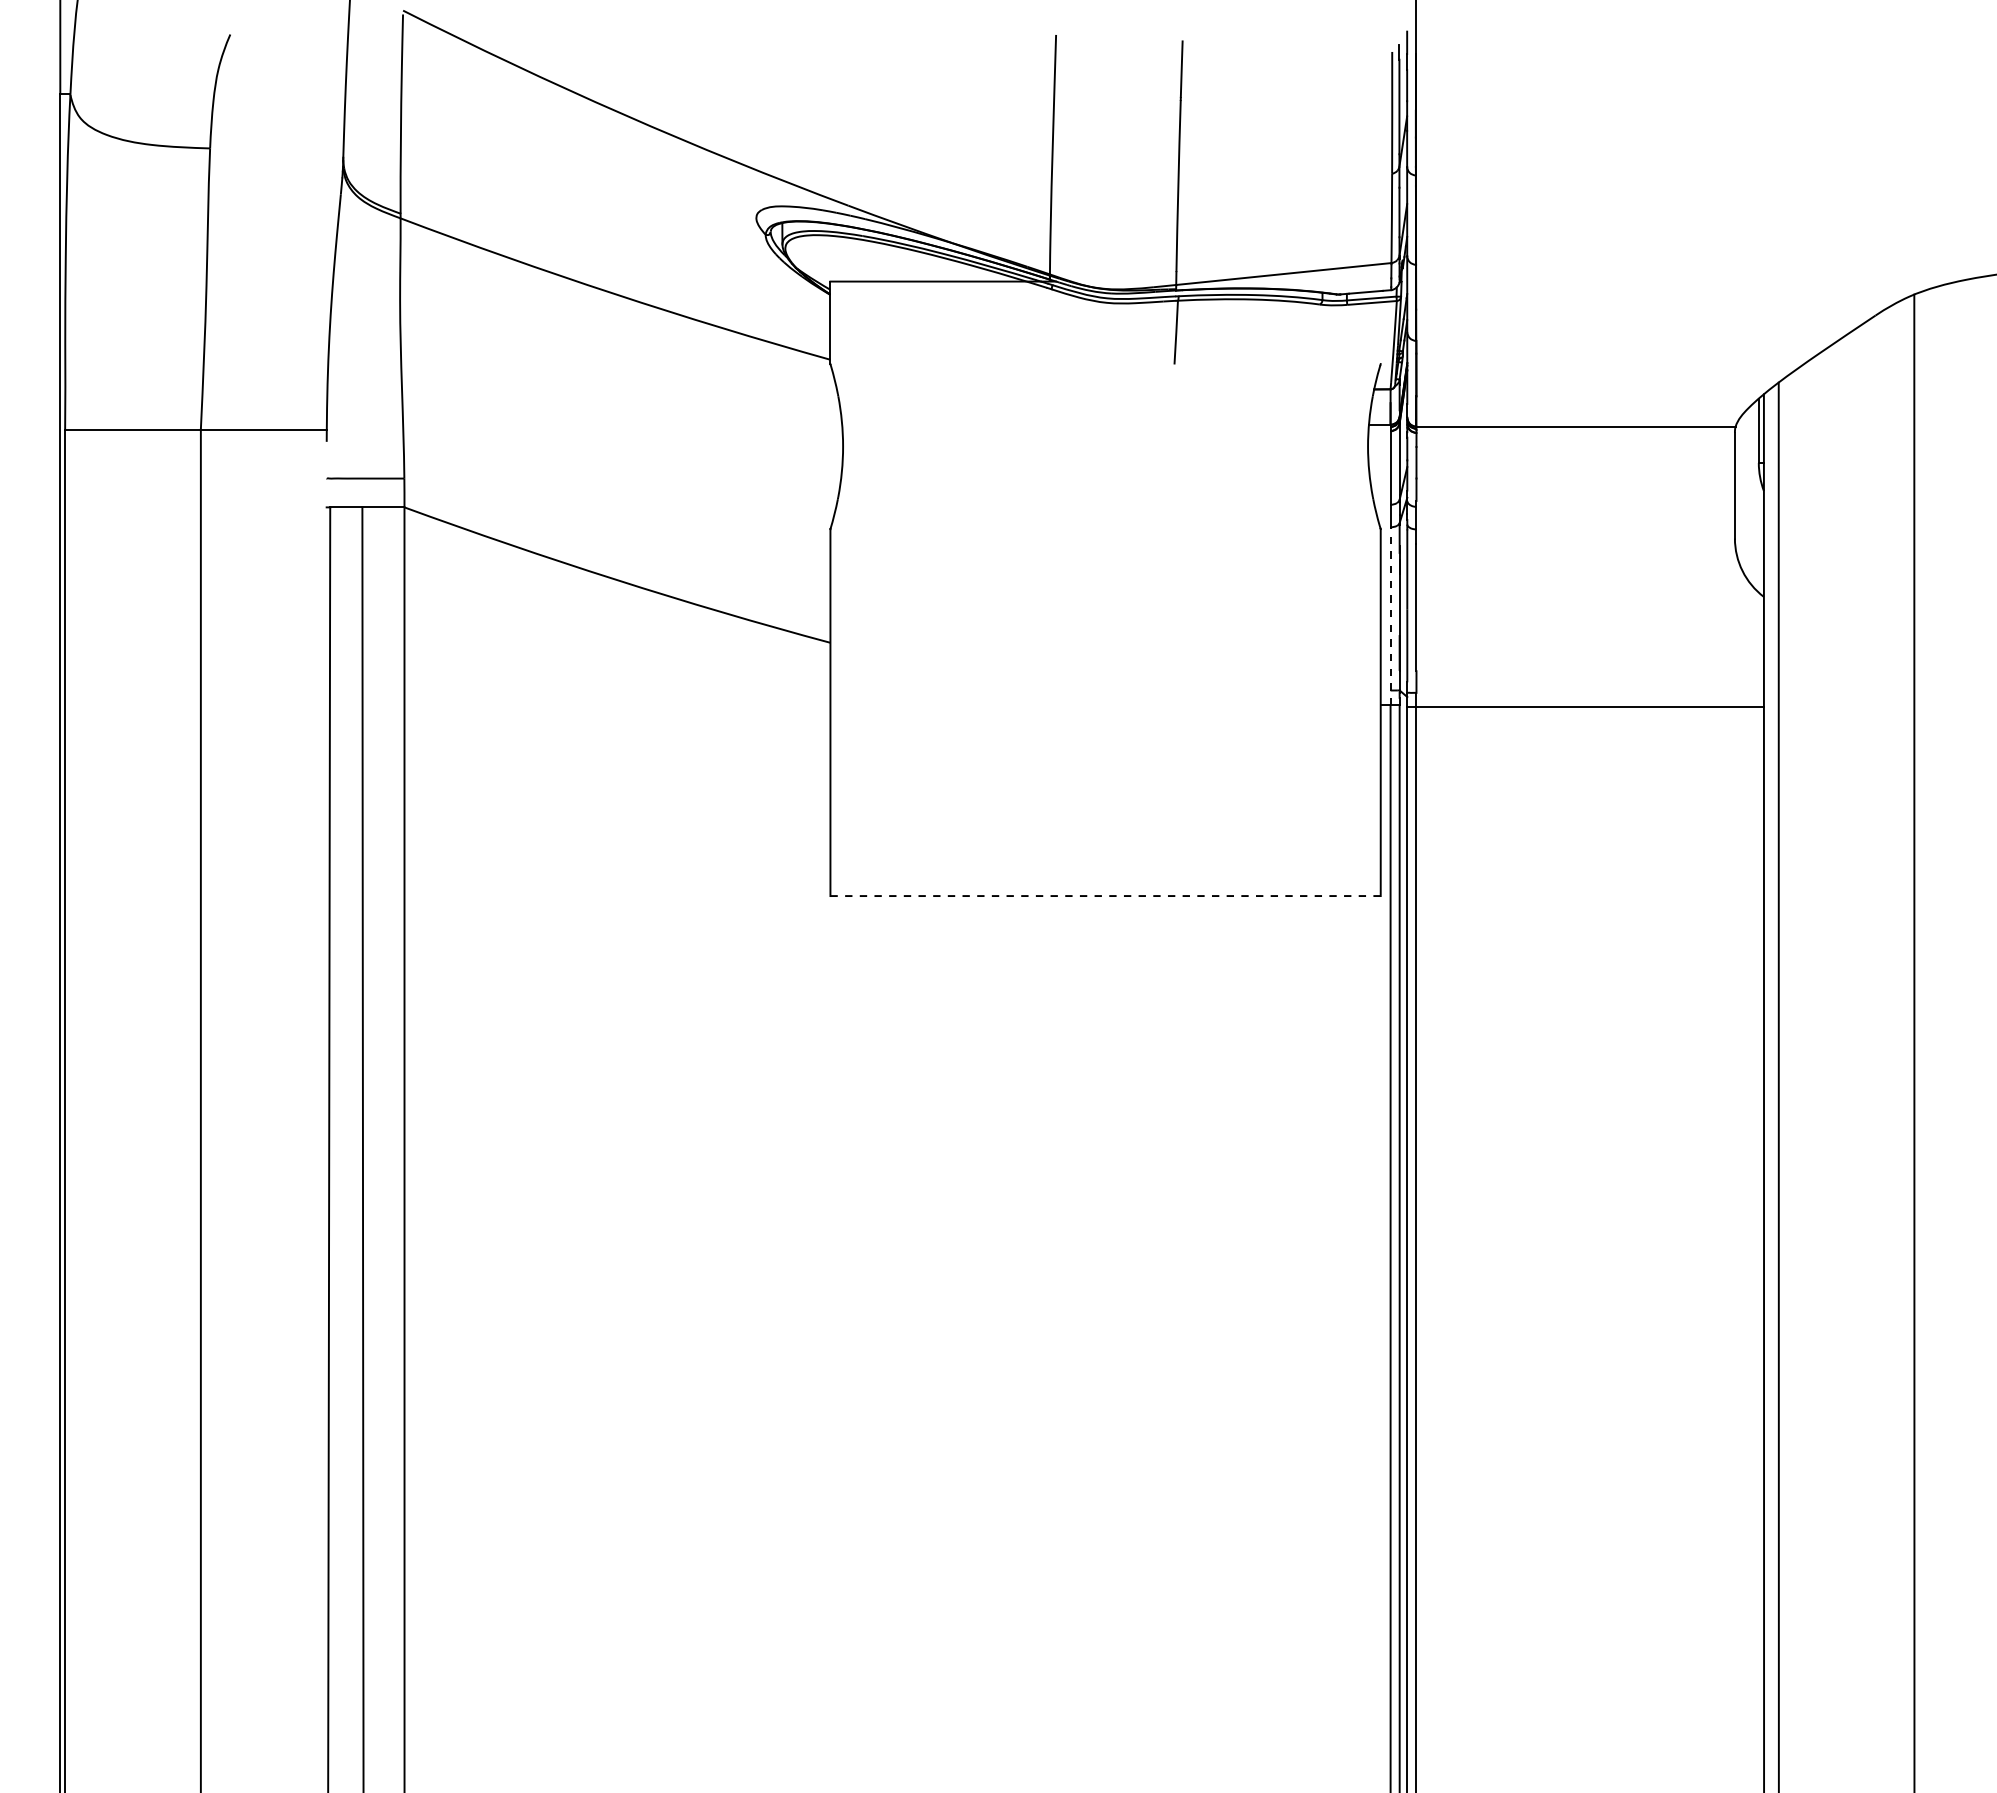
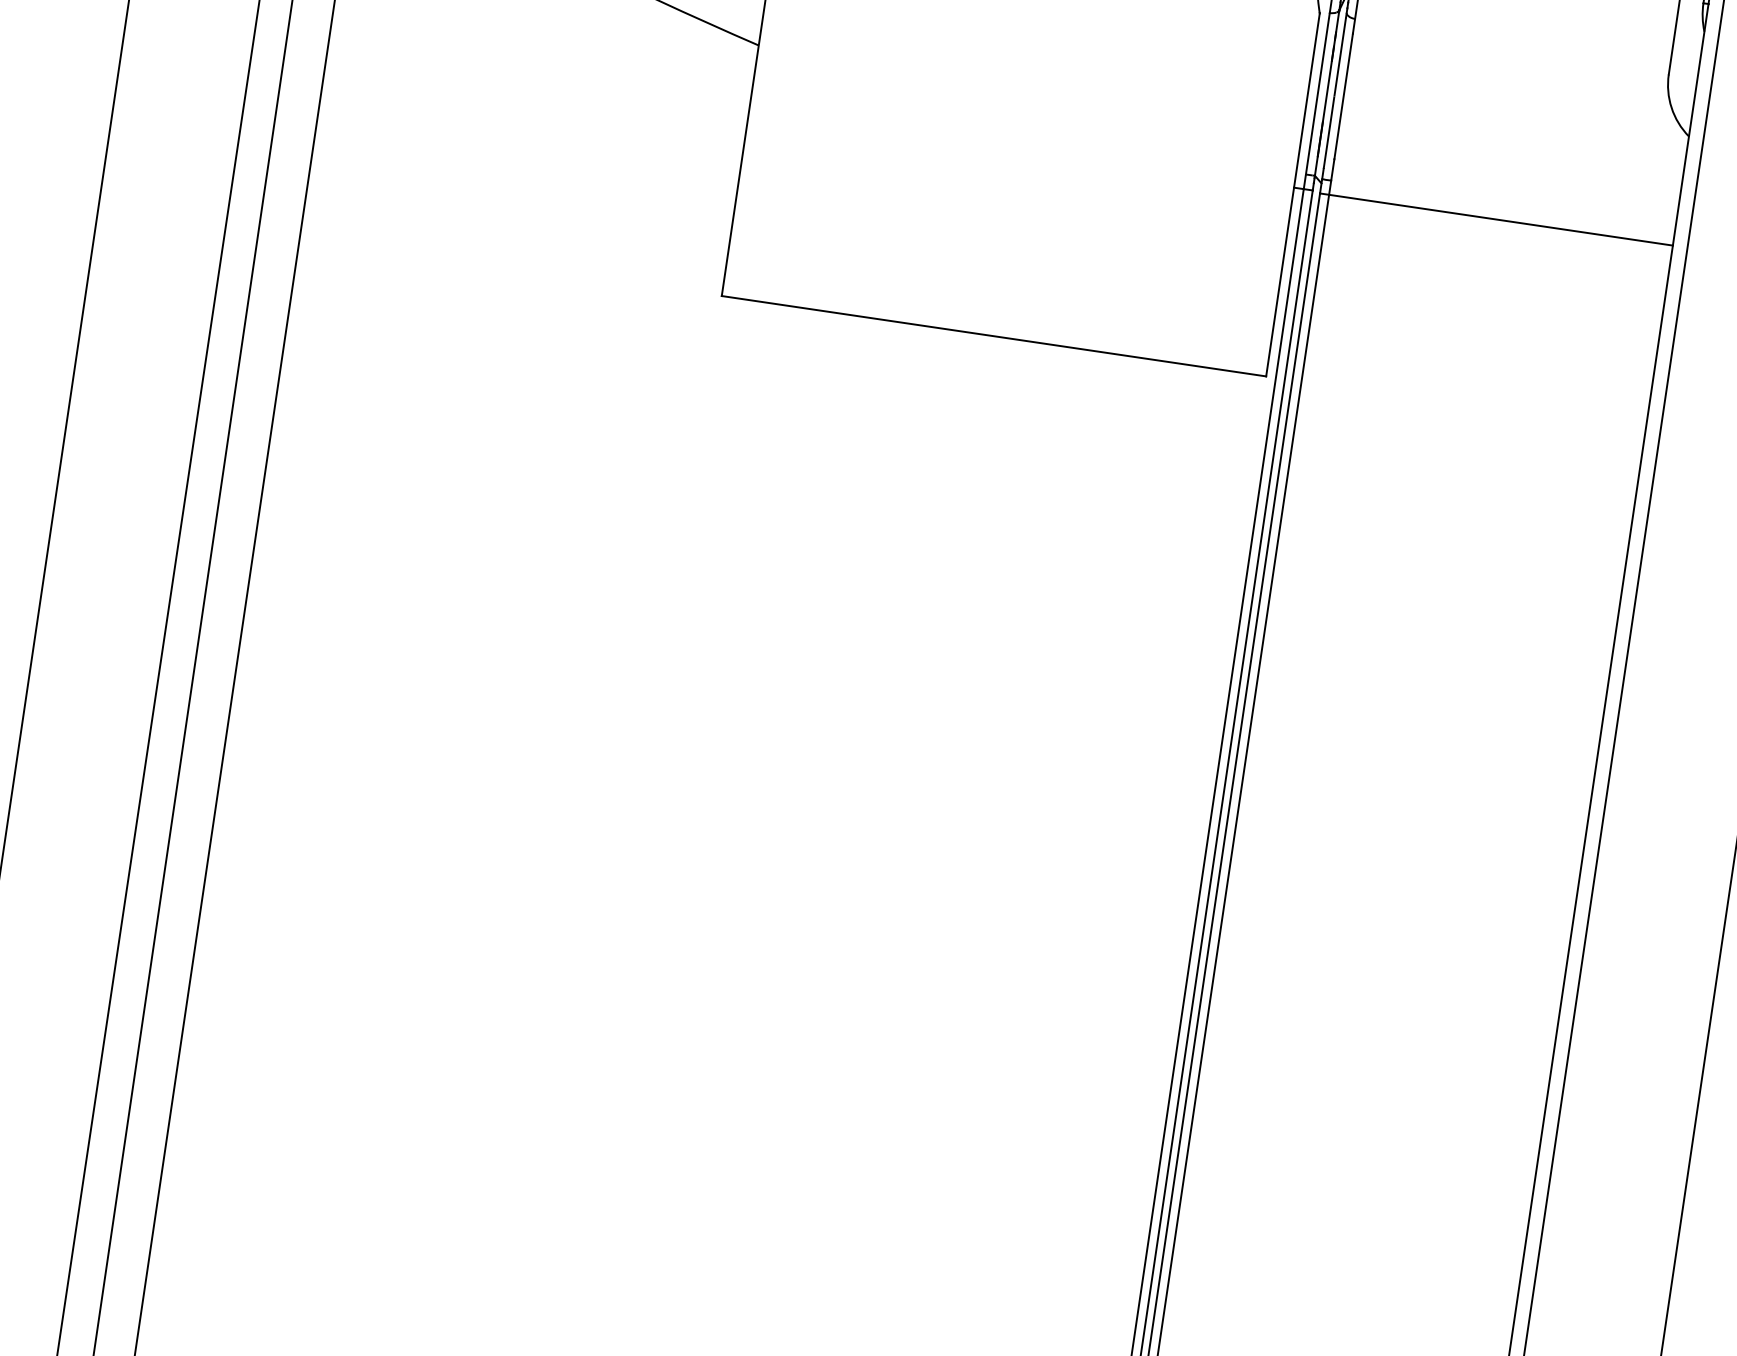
line: (1390, 616) -> (1316, 101), dashed -> solid
line: (1105, 896) -> (993, 336), dashed -> solid

